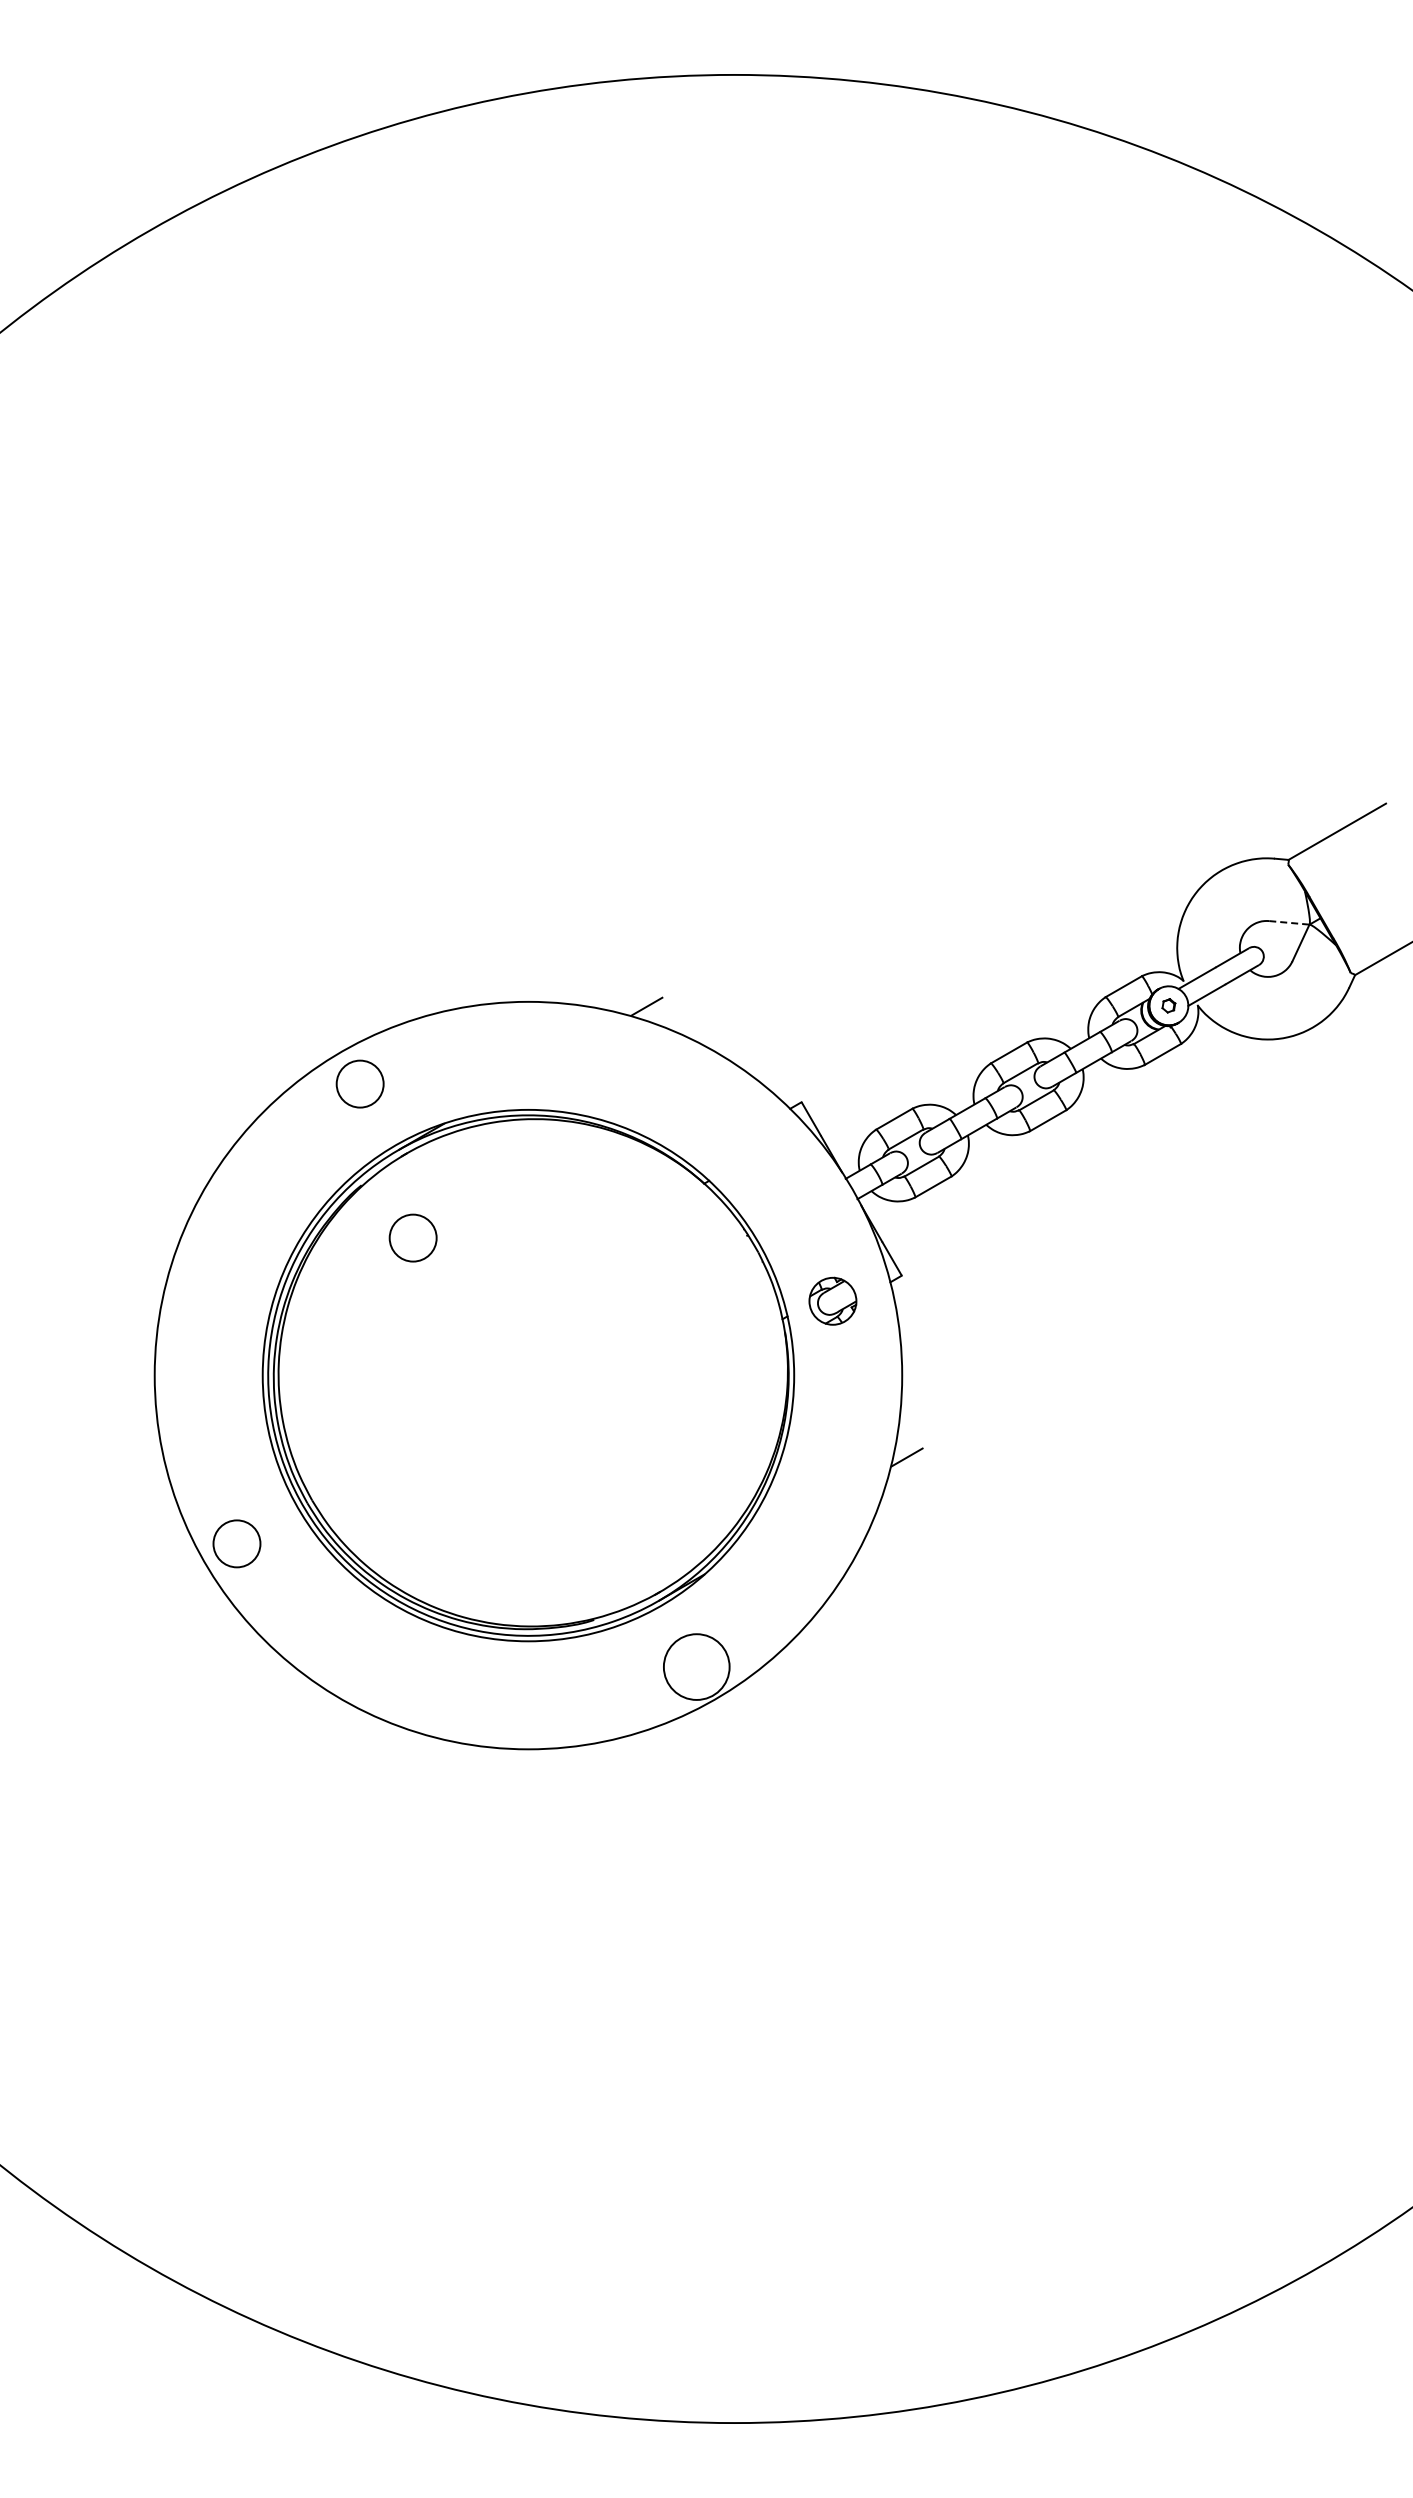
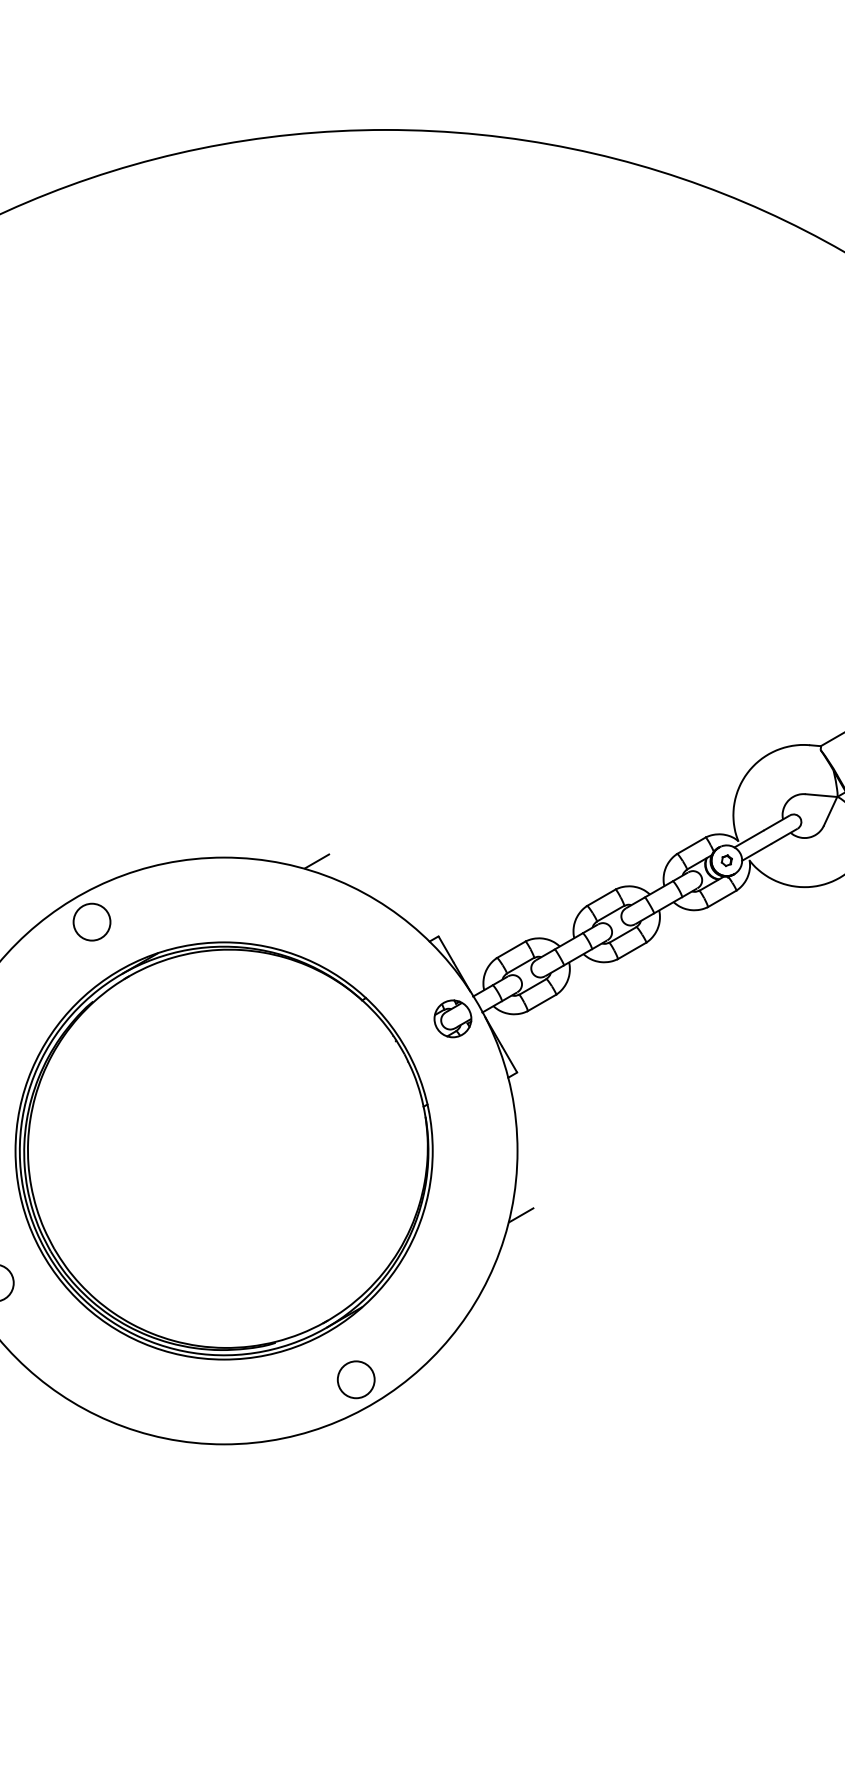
line: (1289, 922) -> (821, 795), dashed -> solid
circle: (412, 1237) -> (133, 1042), removed
part: (832, 1300) -> (452, 1018), moved
circle: (696, 1666) -> (356, 1379), size x0.71

